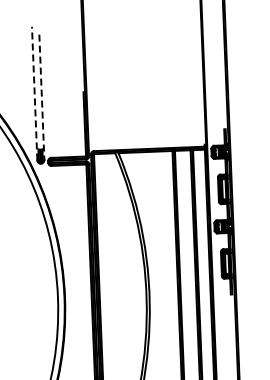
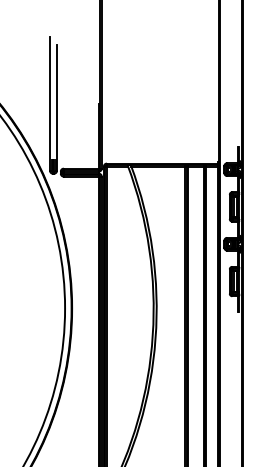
line: (34, 93) -> (49, 103), dashed -> solid
line: (42, 97) -> (57, 107), dashed -> solid

